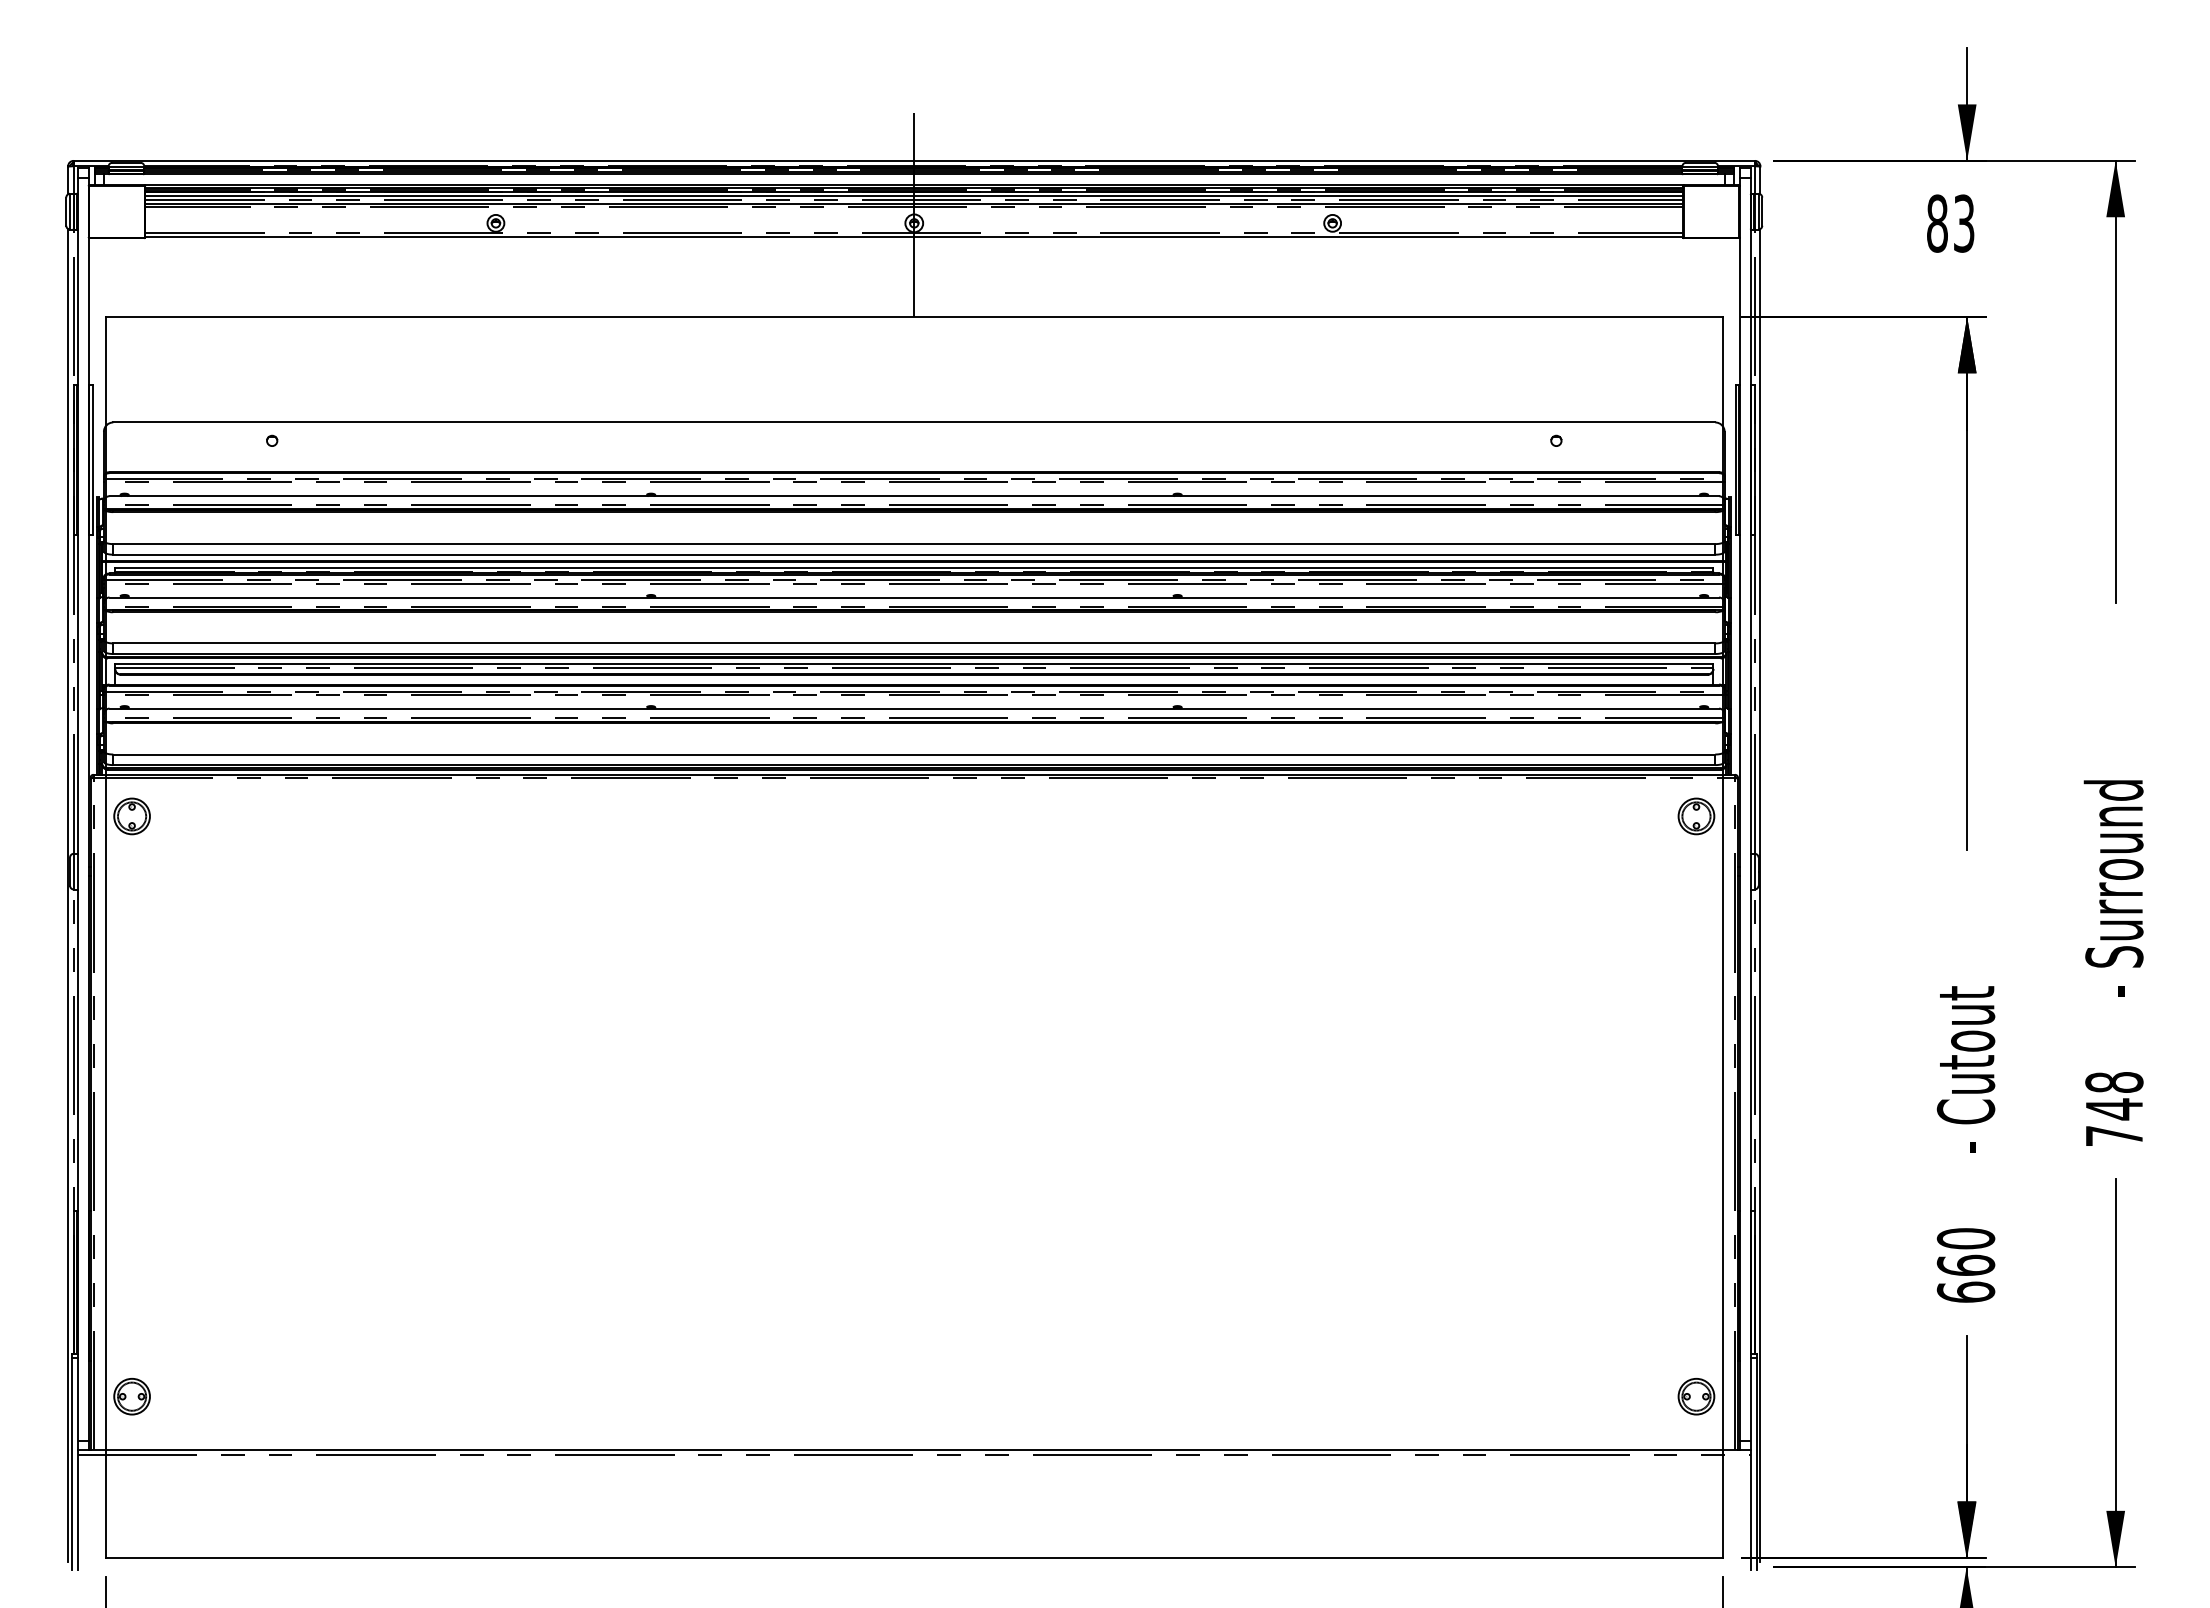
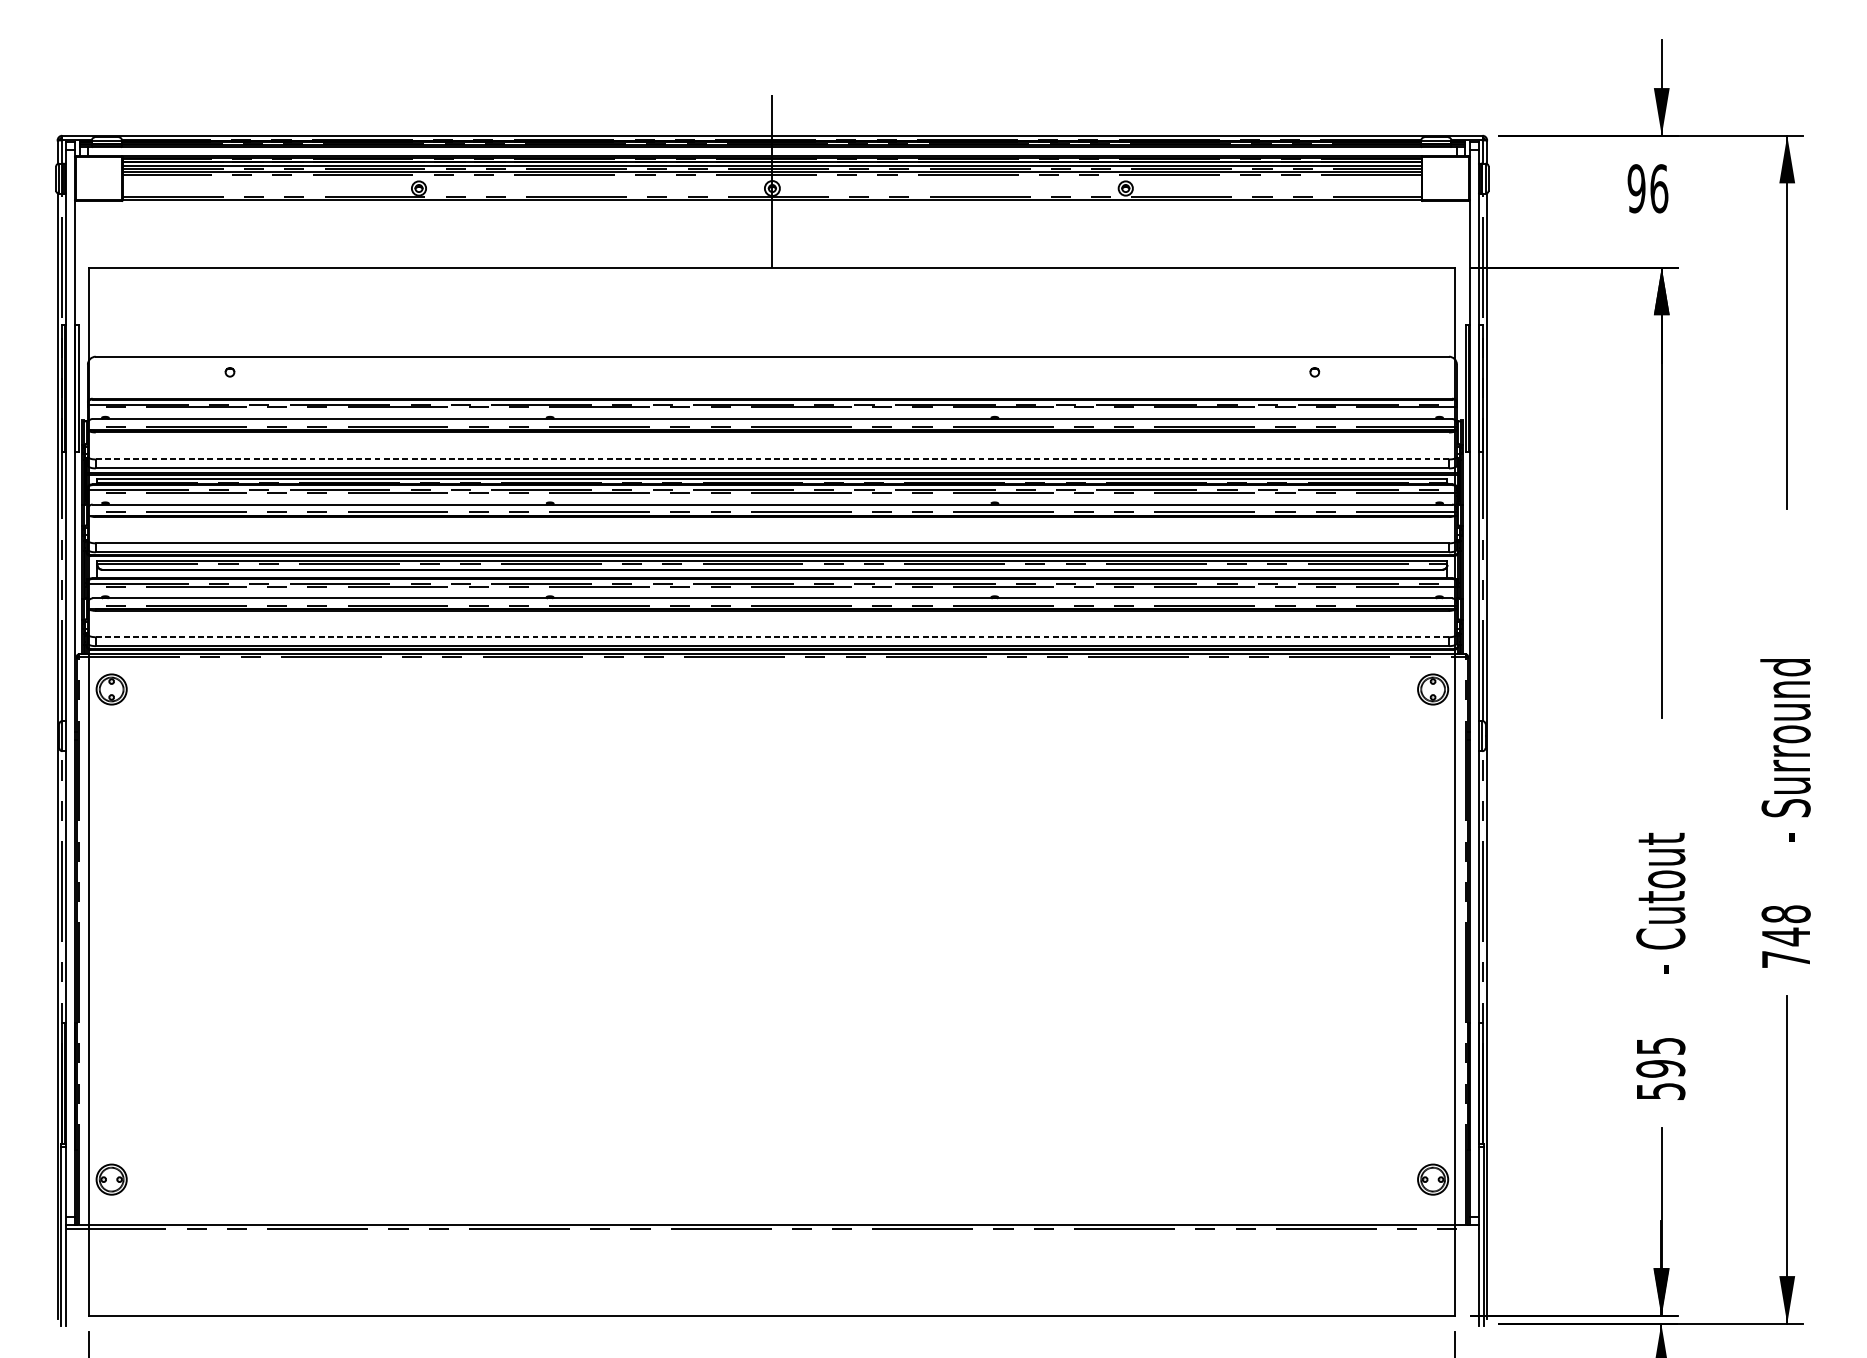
text: (1950, 223) -> (1647, 188), 83 -> 96
line: (914, 544) -> (772, 459), solid -> dashed
line: (914, 754) -> (772, 637), solid -> dashed
text: (1965, 1265) -> (1660, 1068), 660 -> 595

